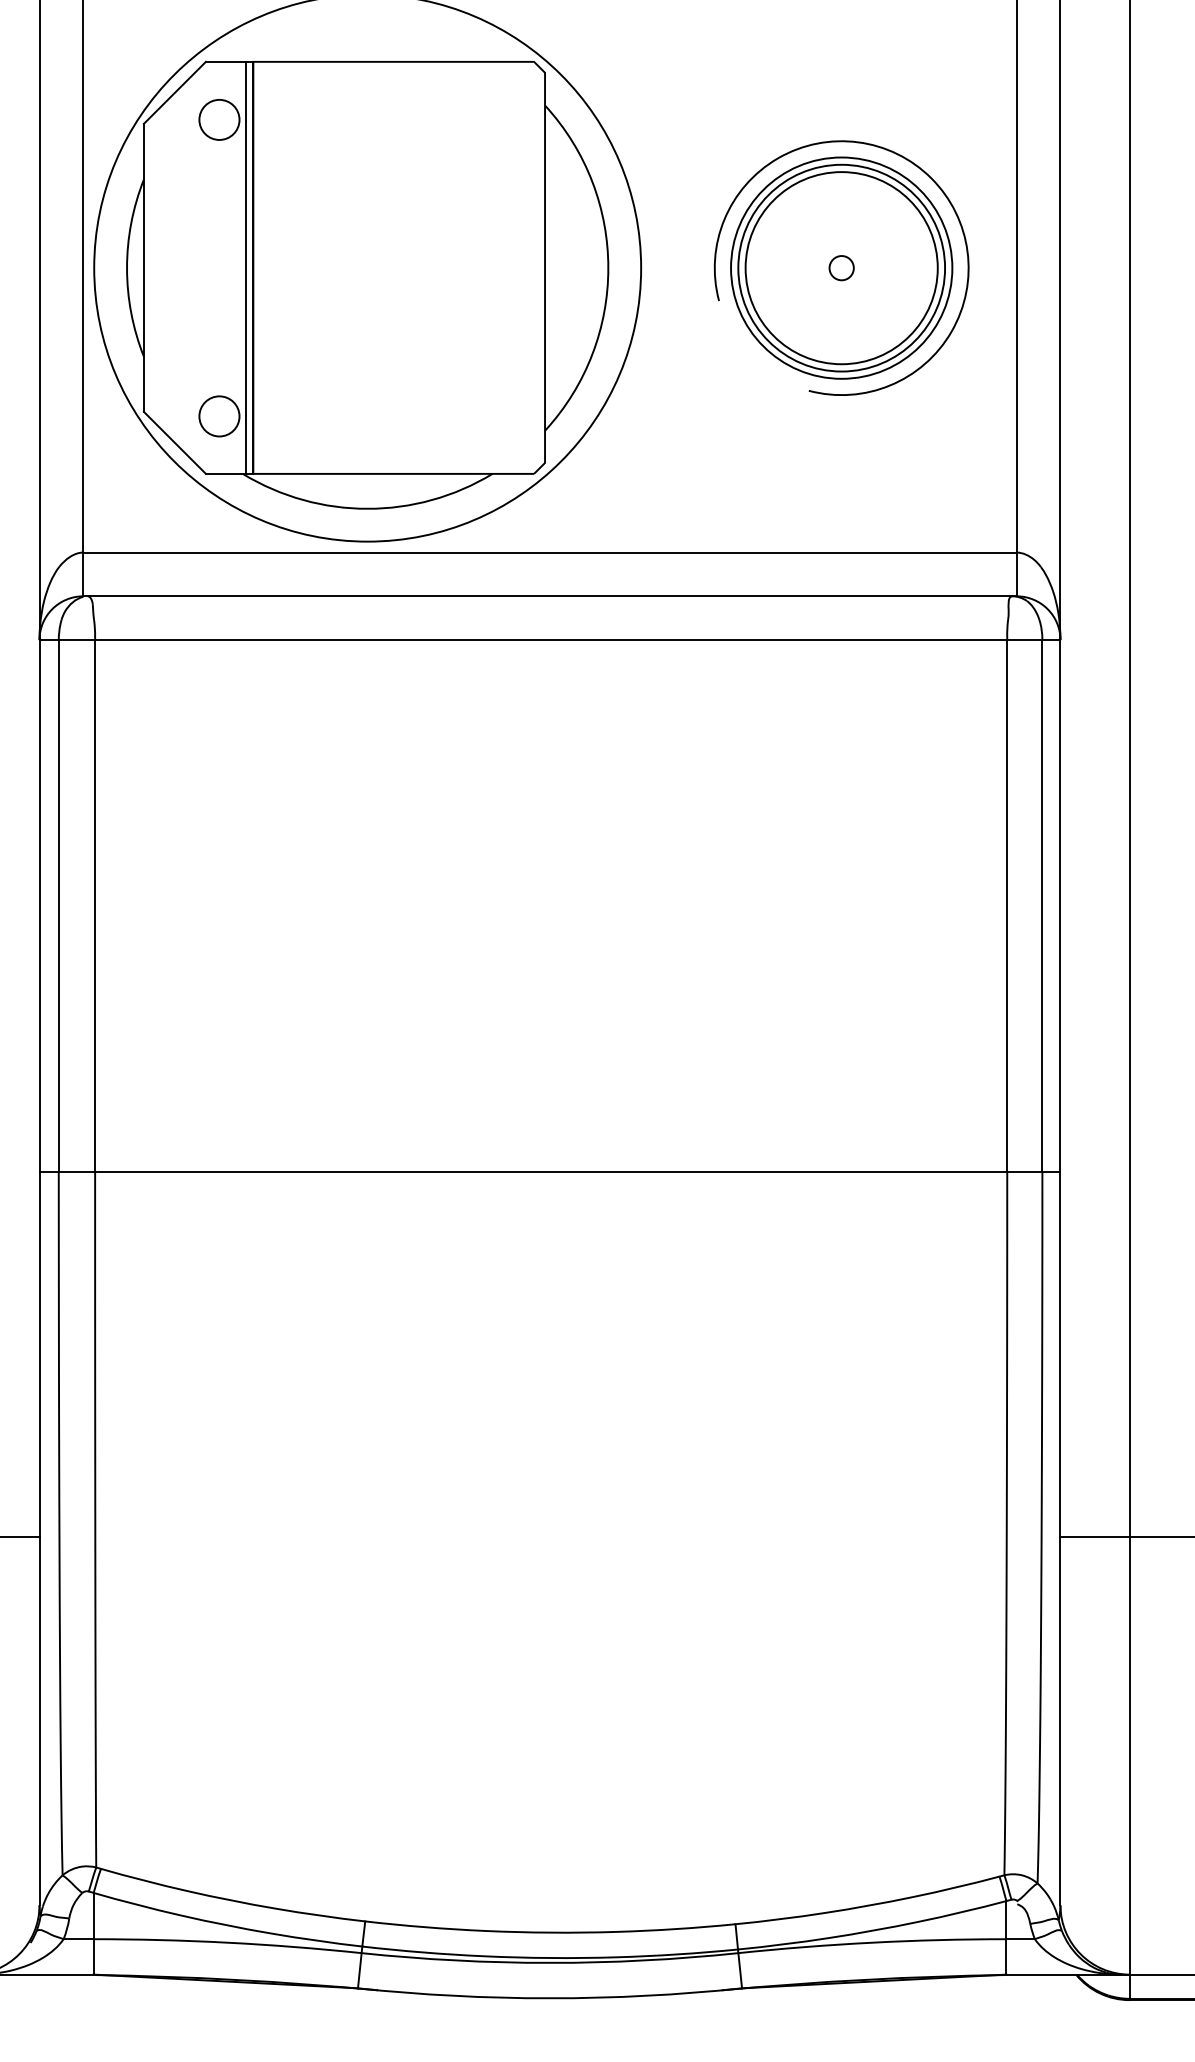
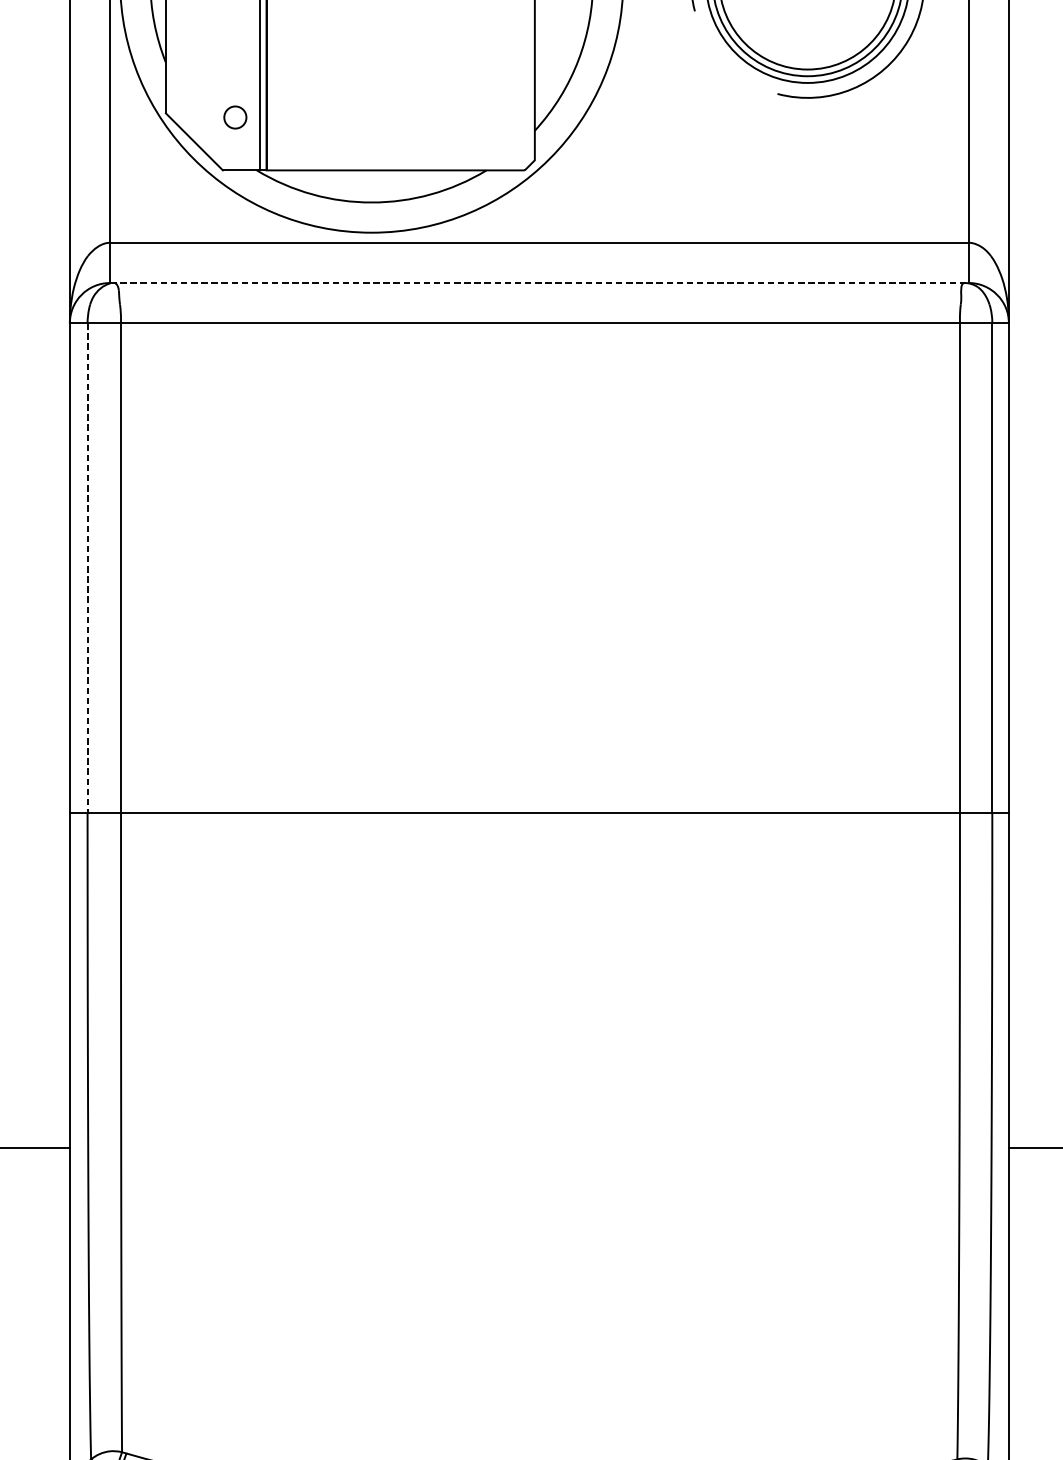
circle: (219, 416) -> (235, 117), size x0.6
line: (550, 596) -> (539, 283), solid -> dashed
line: (58, 906) -> (87, 568), solid -> dashed

